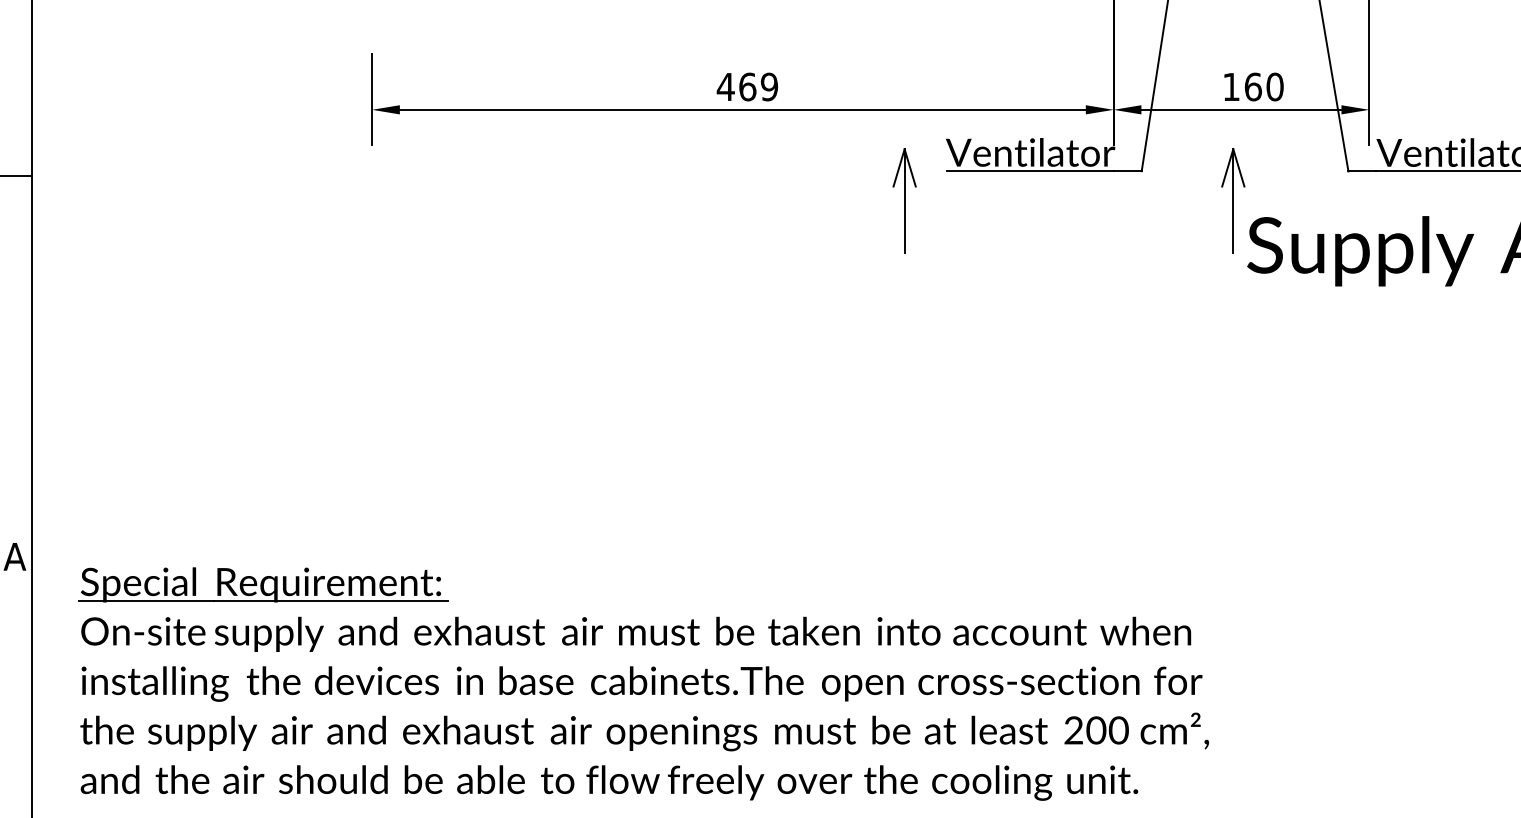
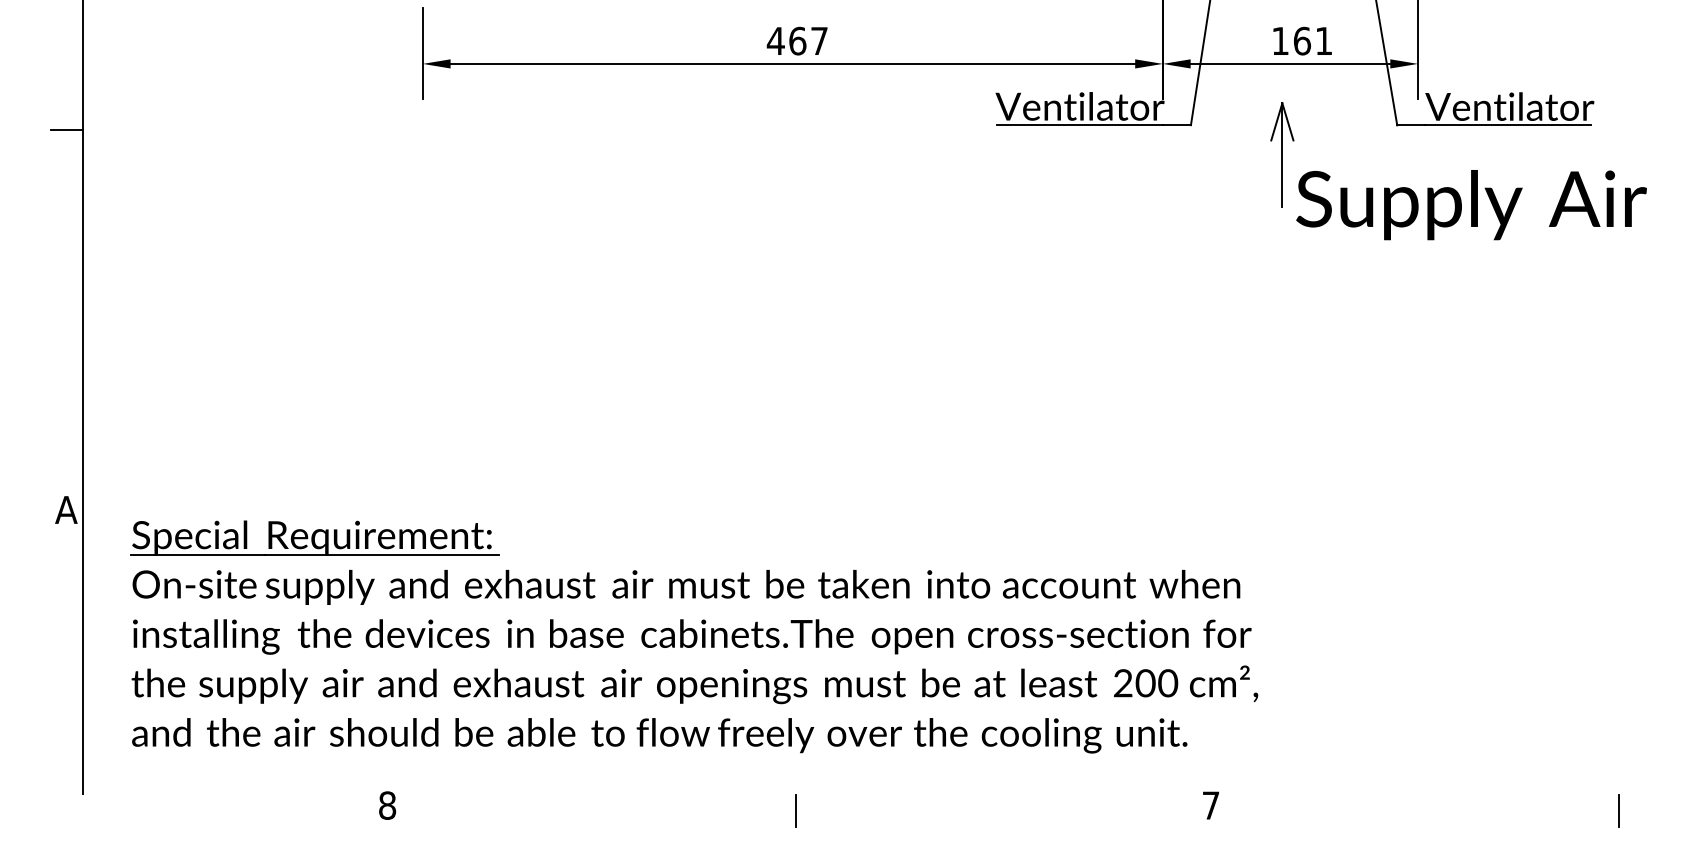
text: (768, 86) -> (818, 40), 469 -> 467
text: (1274, 86) -> (1323, 40), 160 -> 161
part: (904, 200) -> (954, 154), removed

